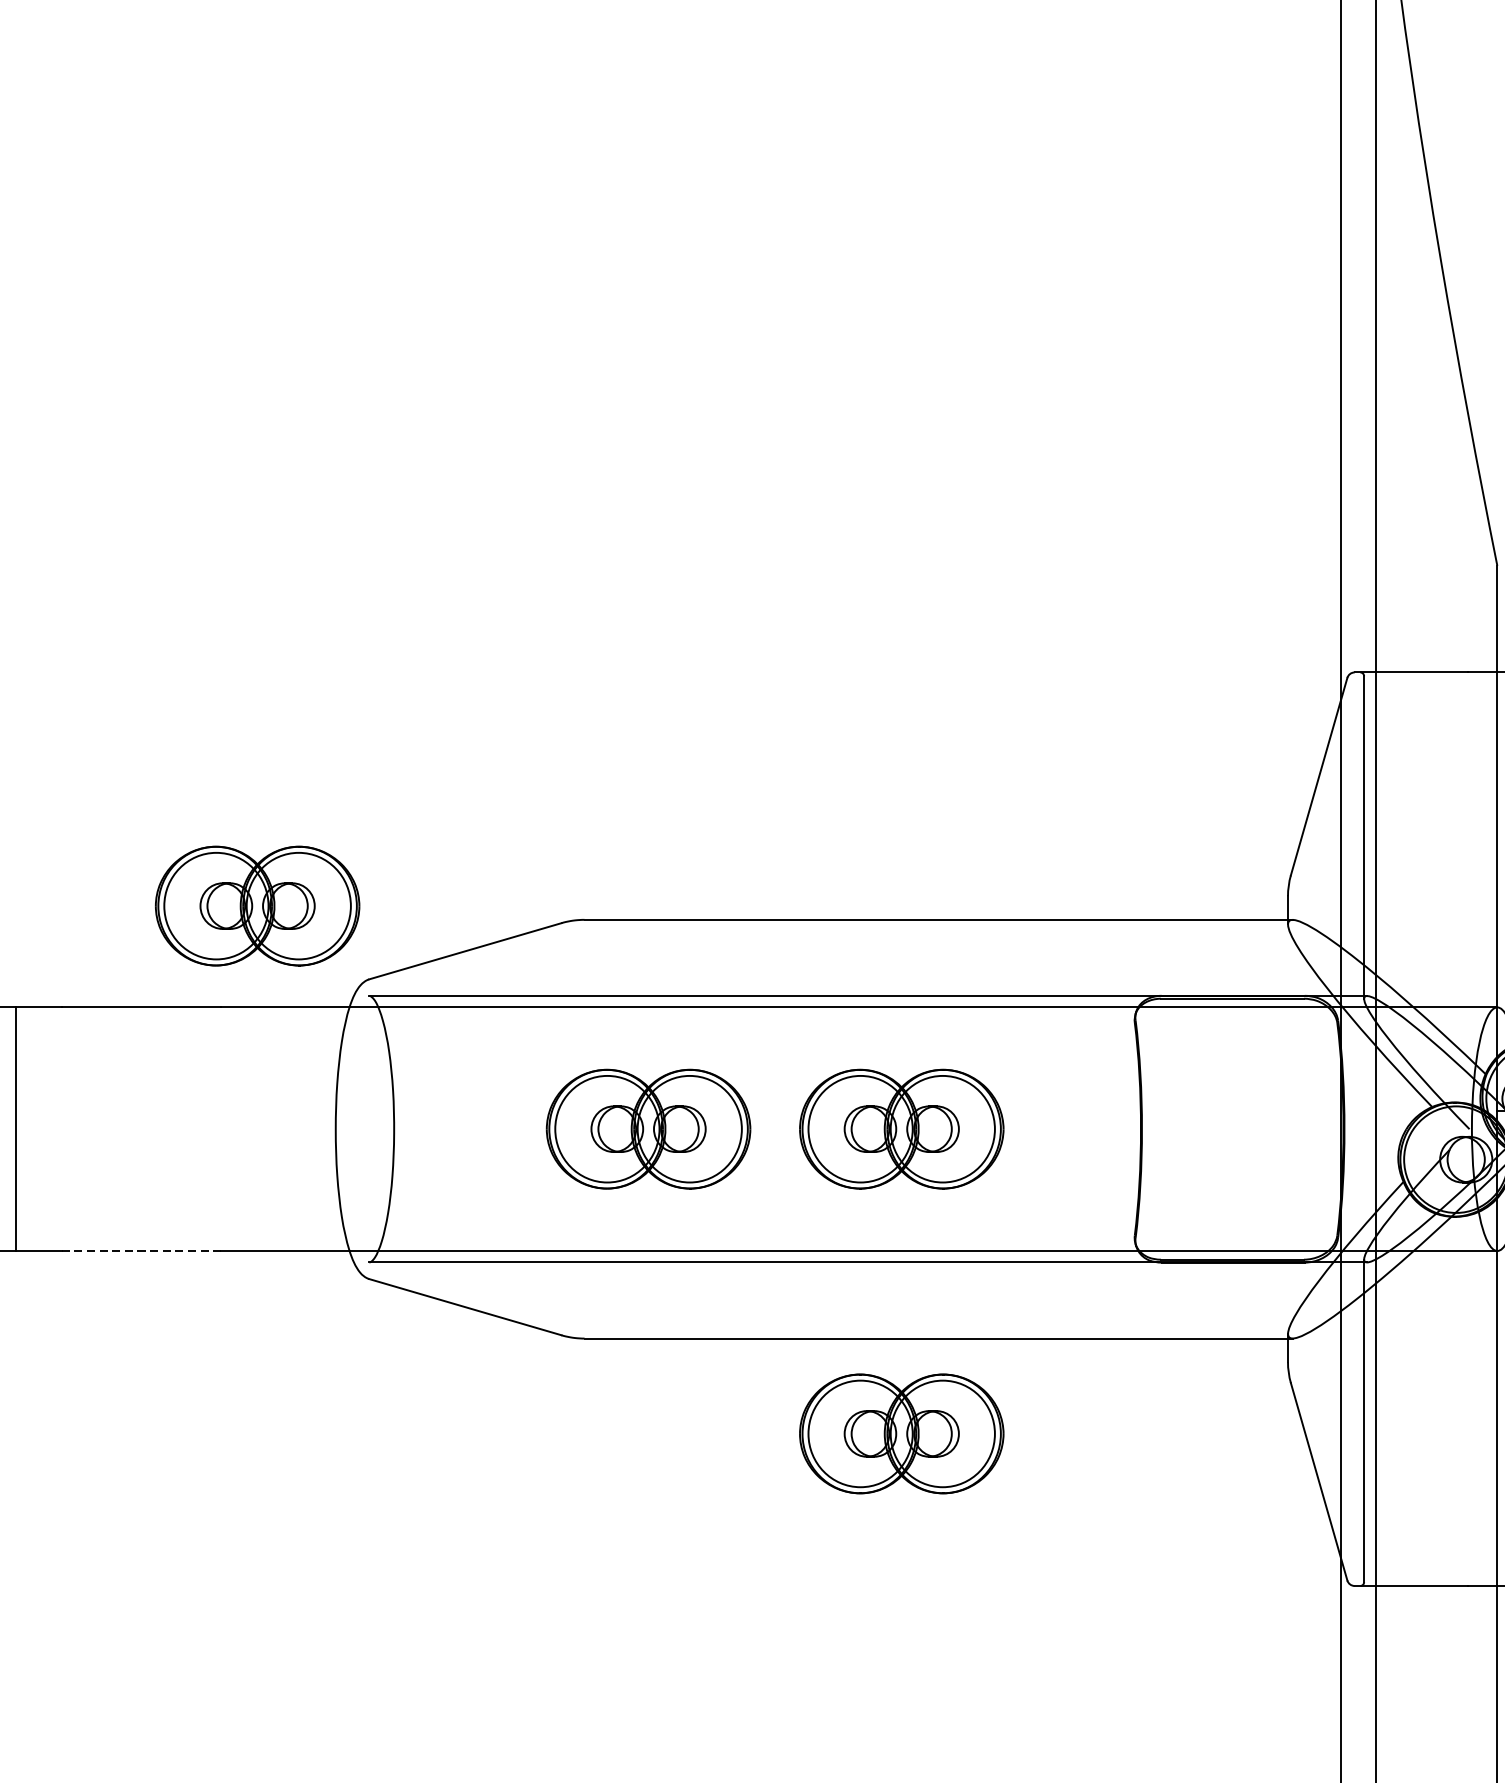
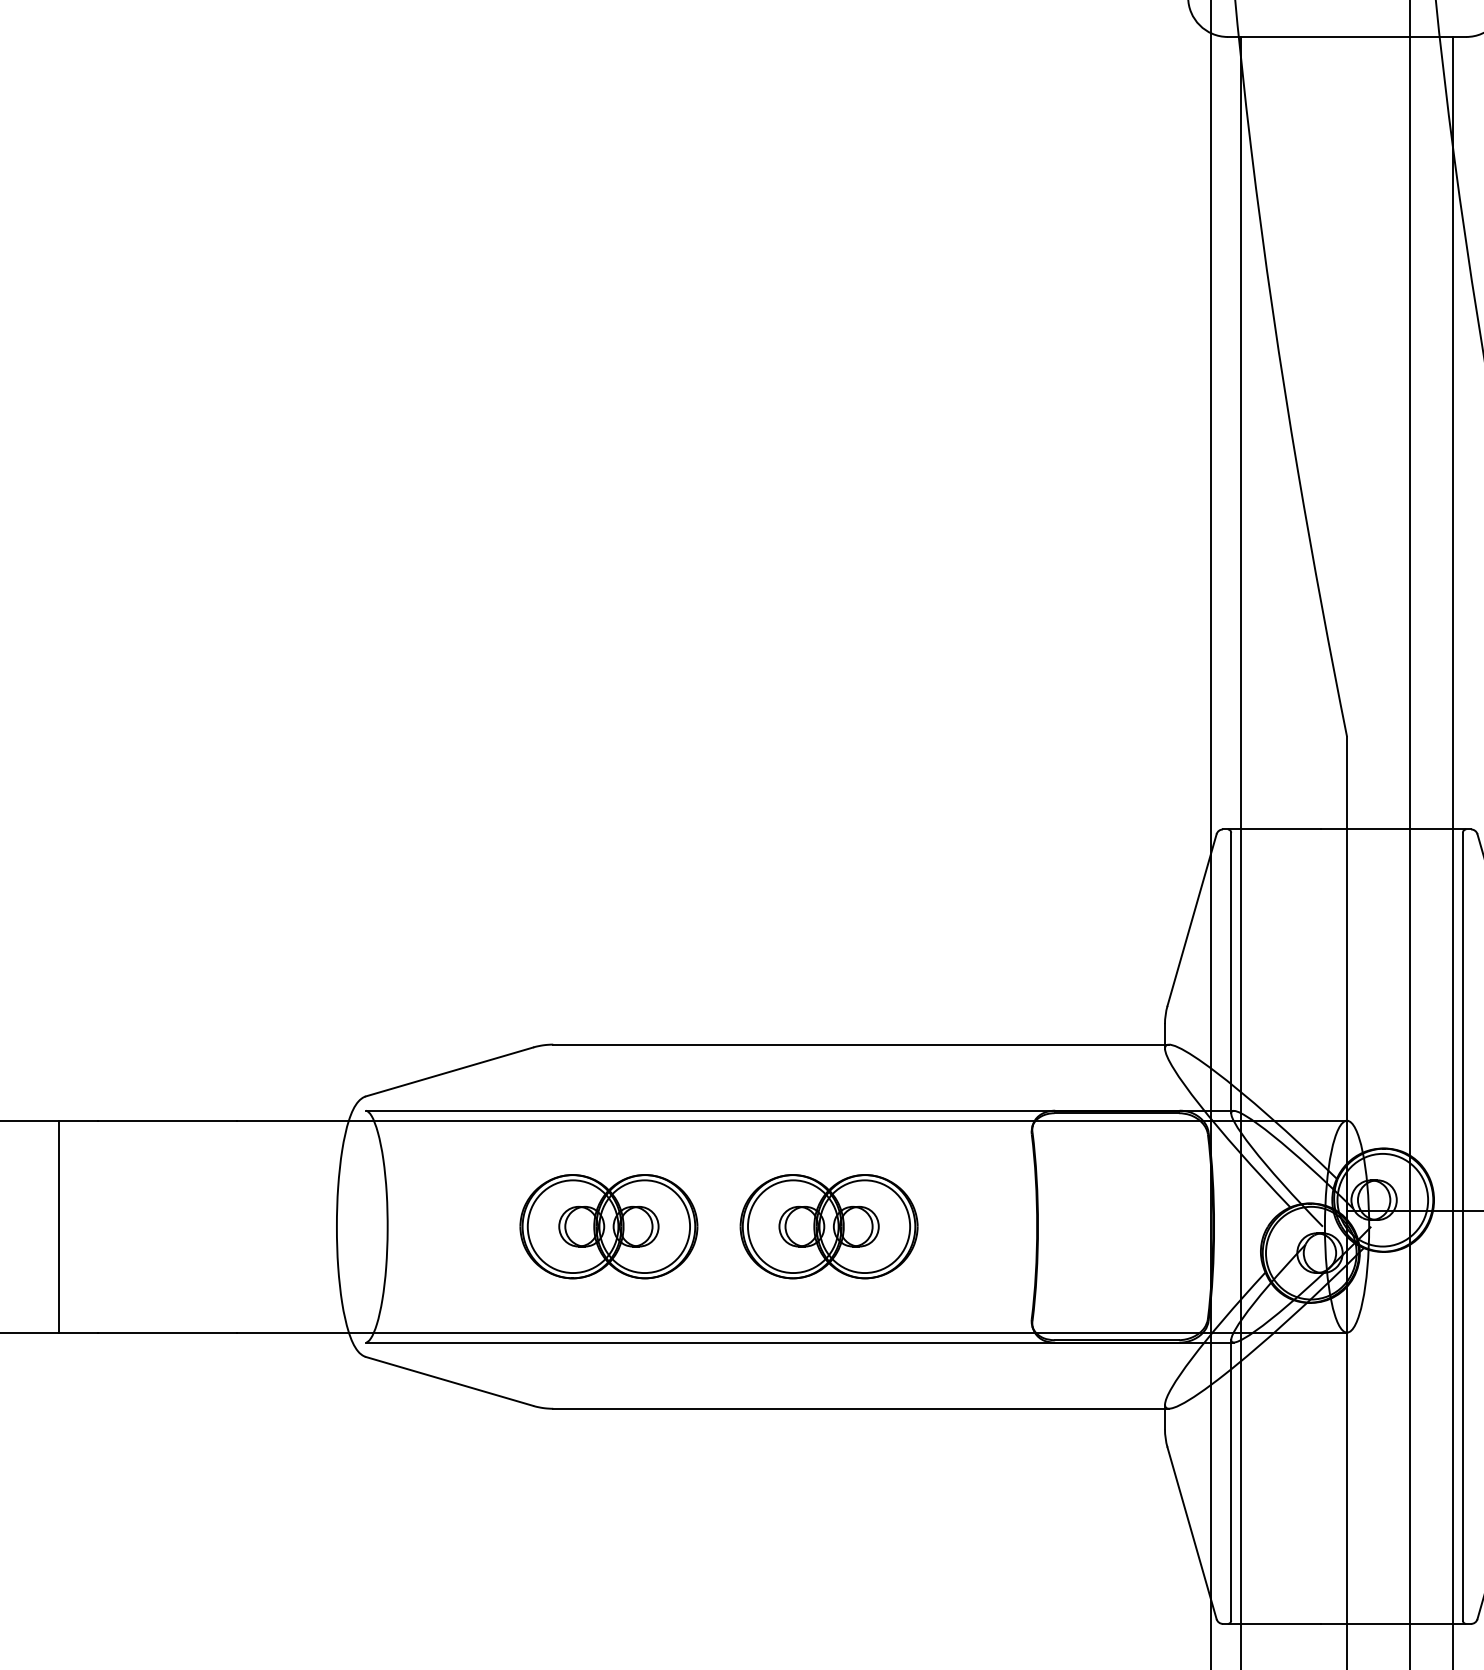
part: (257, 905) -> (268, 1032), removed
line: (142, 1250) -> (168, 1332), dashed -> solid
part: (901, 1433) -> (828, 1491), removed

